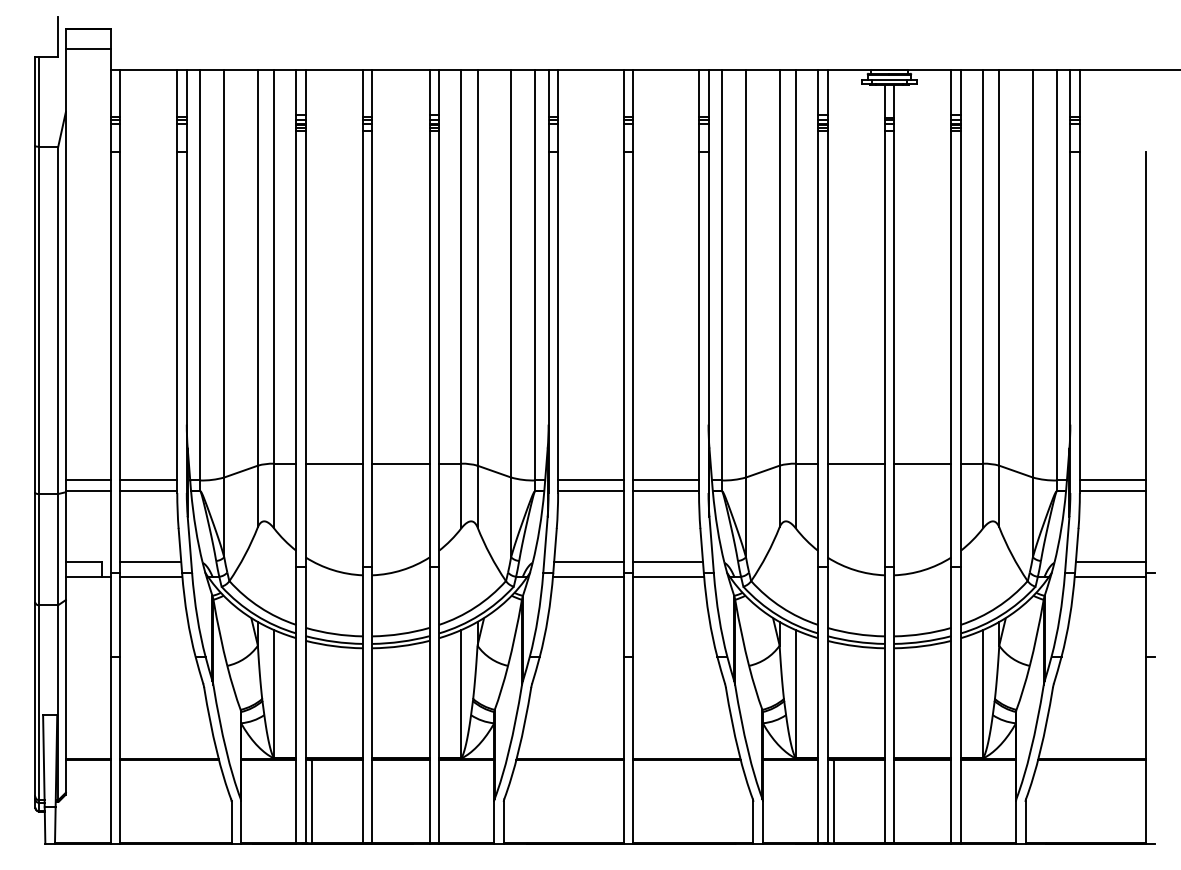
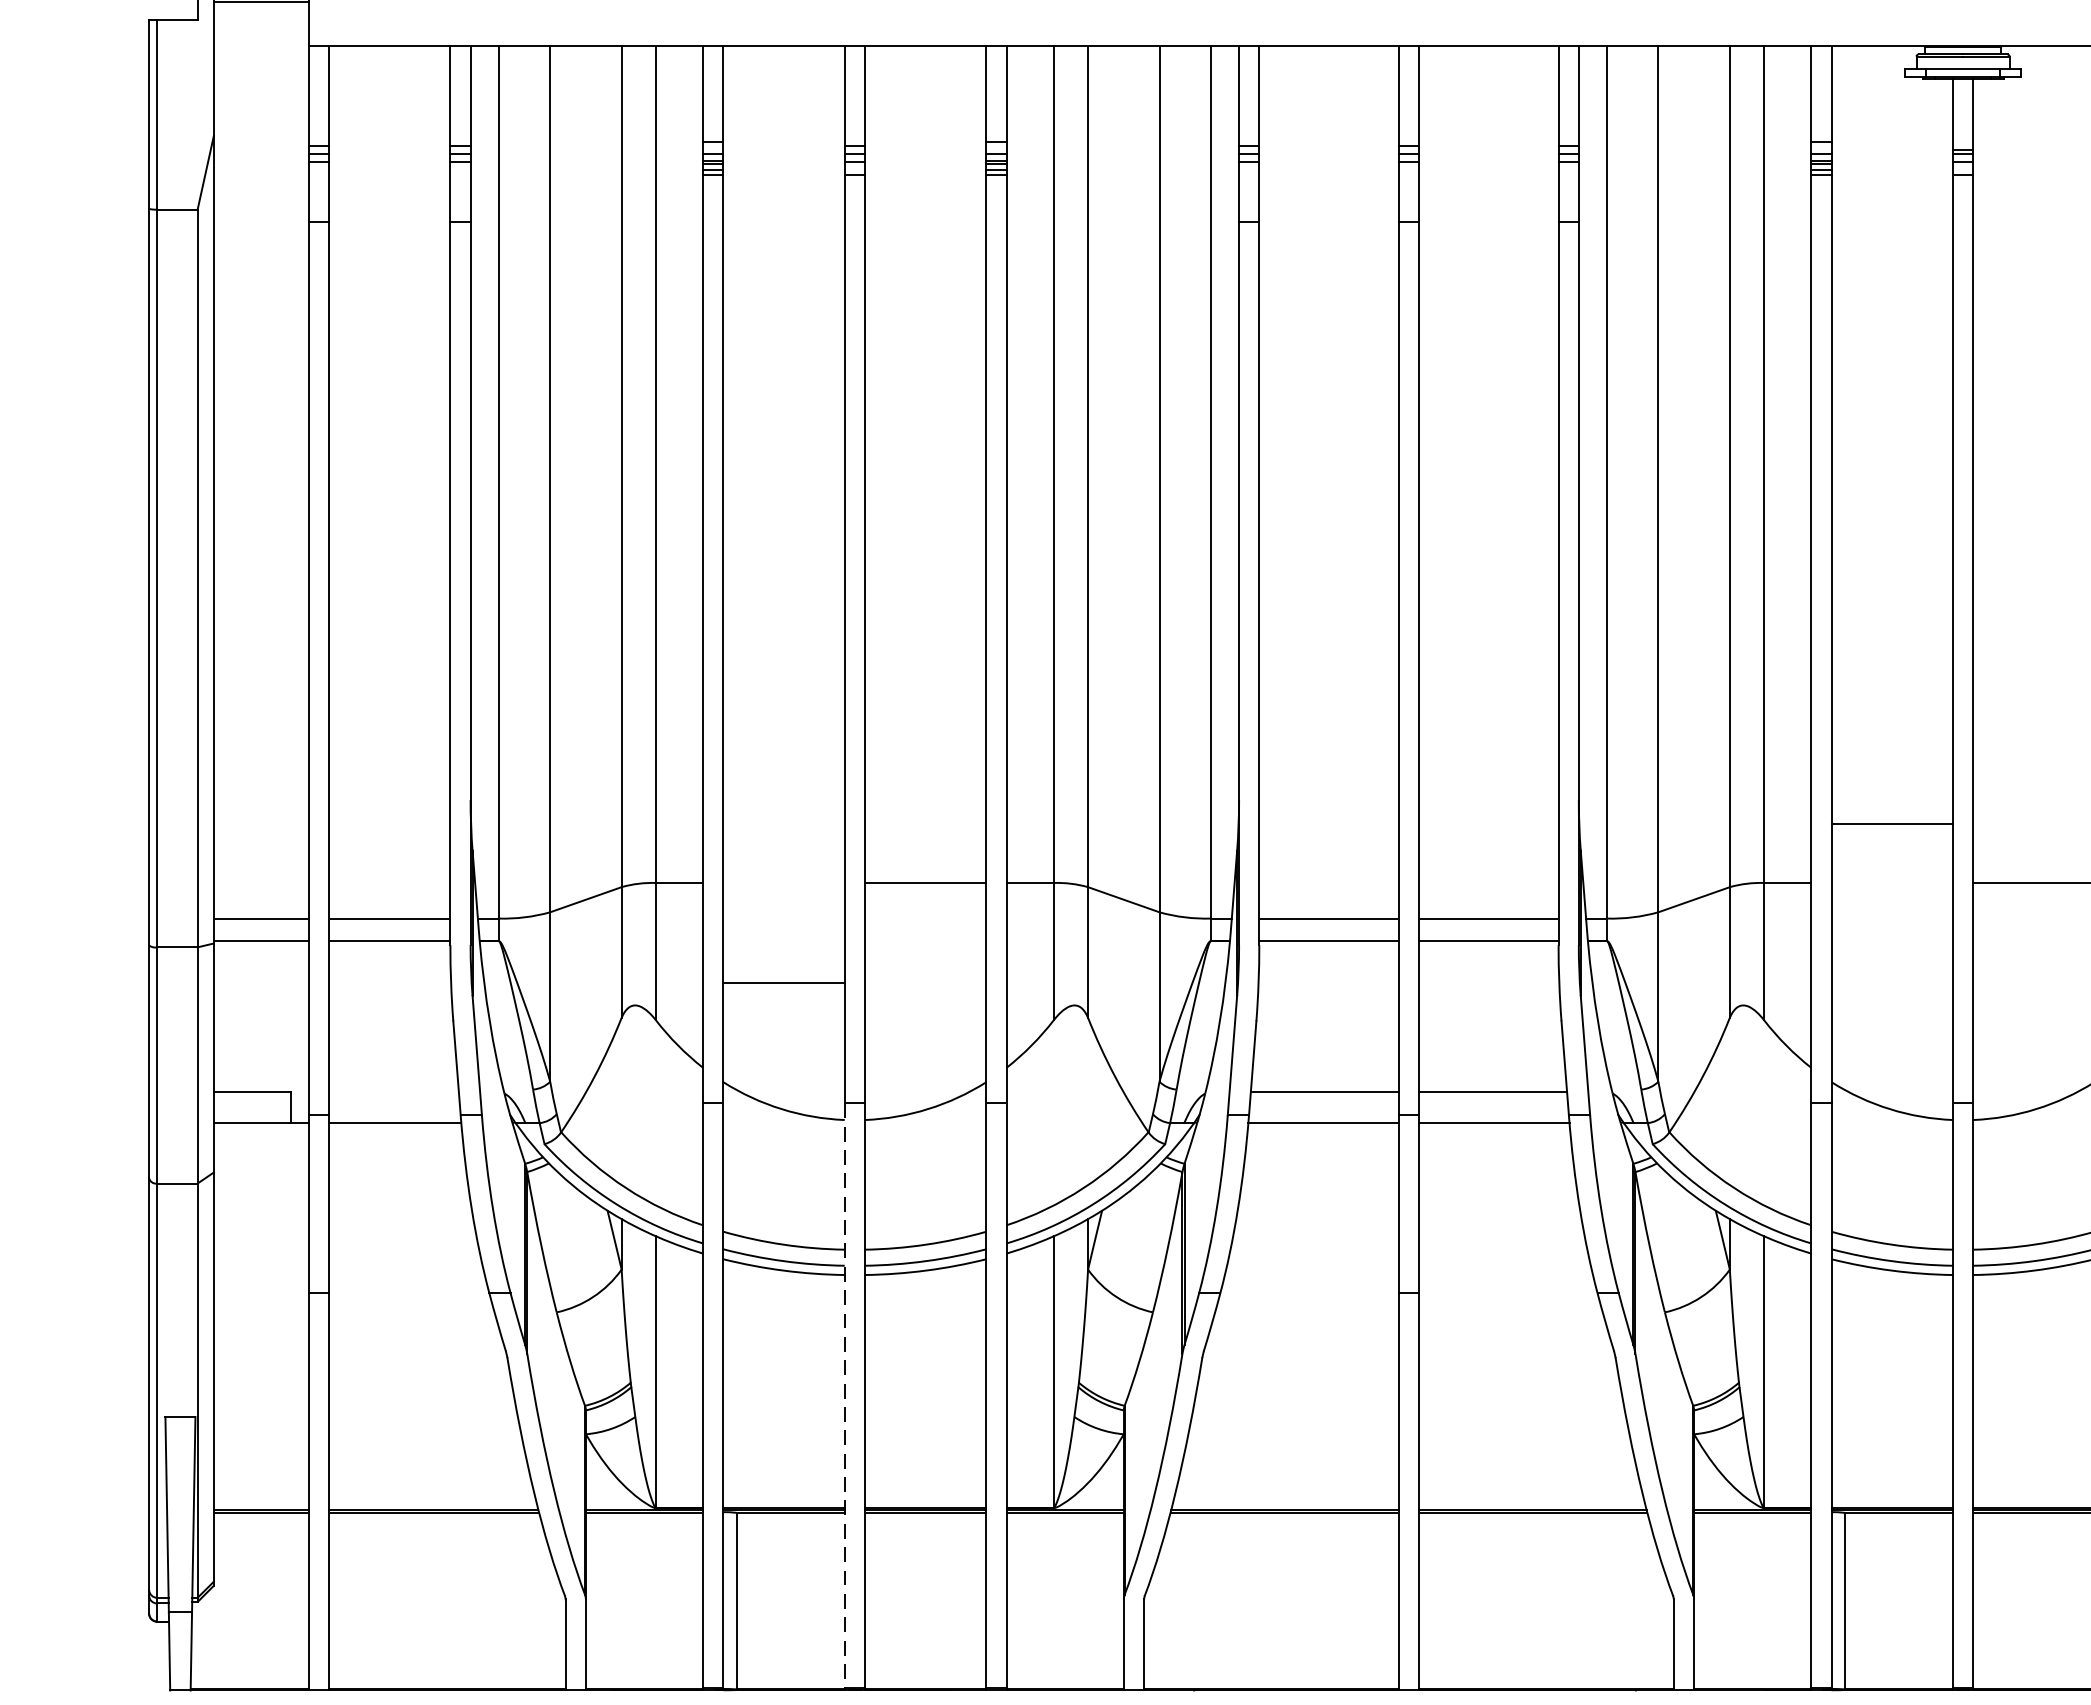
line: (333, 463) -> (782, 982), moved
line: (855, 463) -> (1890, 823), moved
line: (150, 562) -> (393, 1092), removed
line: (362, 705) -> (843, 1396), solid -> dashed

